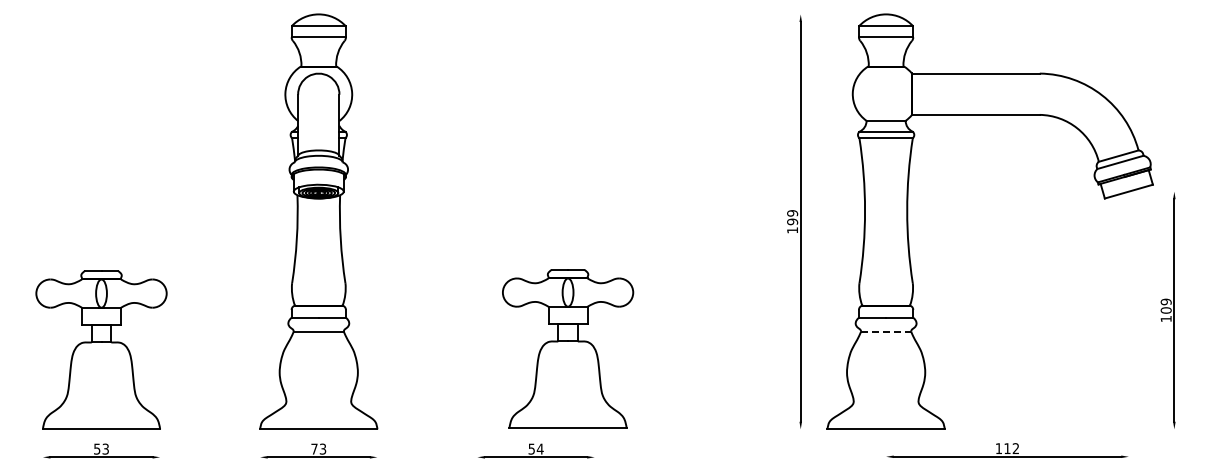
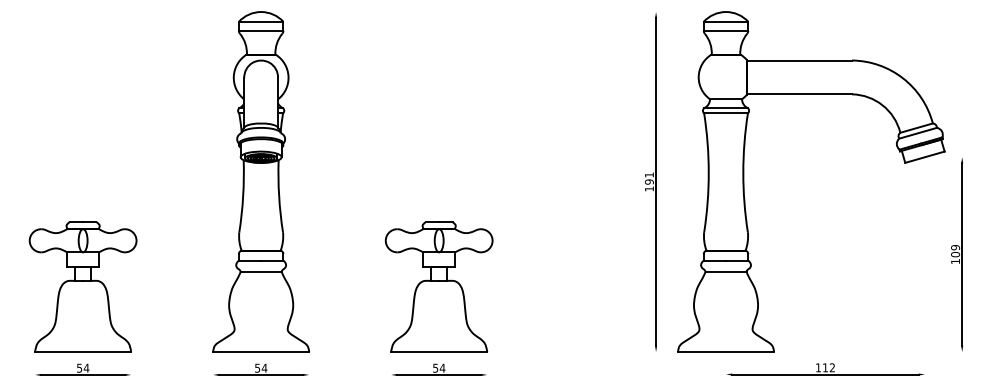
text: (792, 213) -> (649, 175), 199 -> 191
line: (886, 331) -> (726, 271), dashed -> solid
part: (568, 348) -> (439, 286), moved
text: (105, 448) -> (86, 367), 53 -> 54
text: (318, 448) -> (260, 367), 73 -> 54

